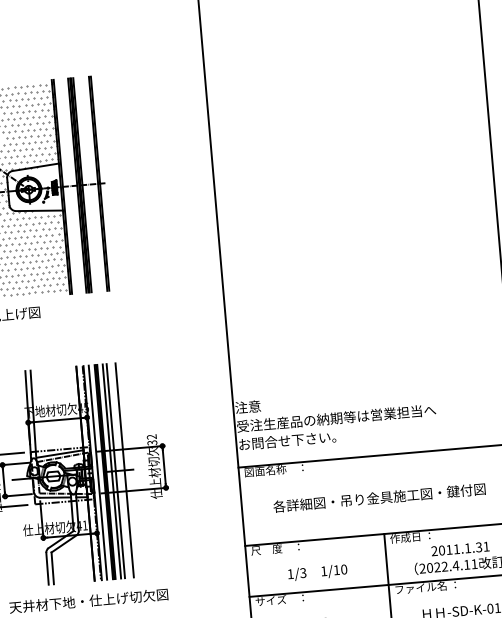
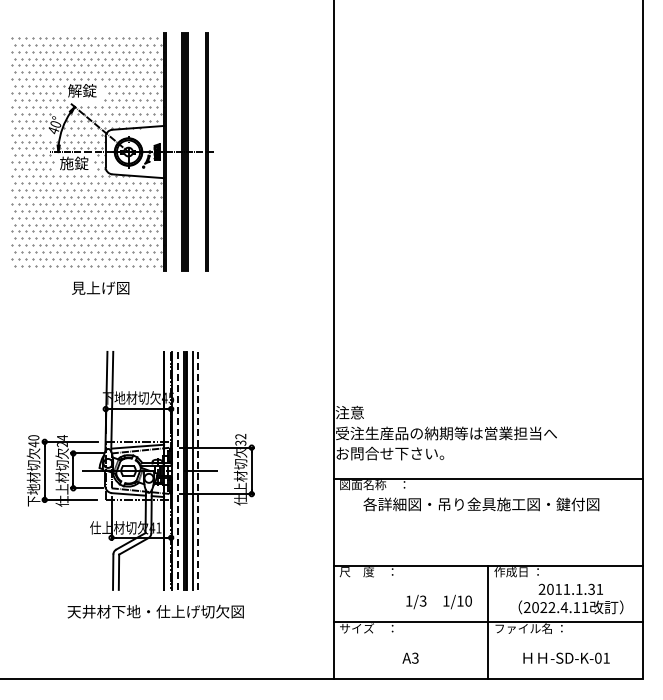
line: (115, 470) -> (197, 470), solid -> dashed
line: (124, 470) -> (207, 470), removed
line: (97, 473) -> (177, 471), solid -> dashed
text: (379, 497) -> (481, 504), moved
text: (317, 572) -> (438, 601), moved

